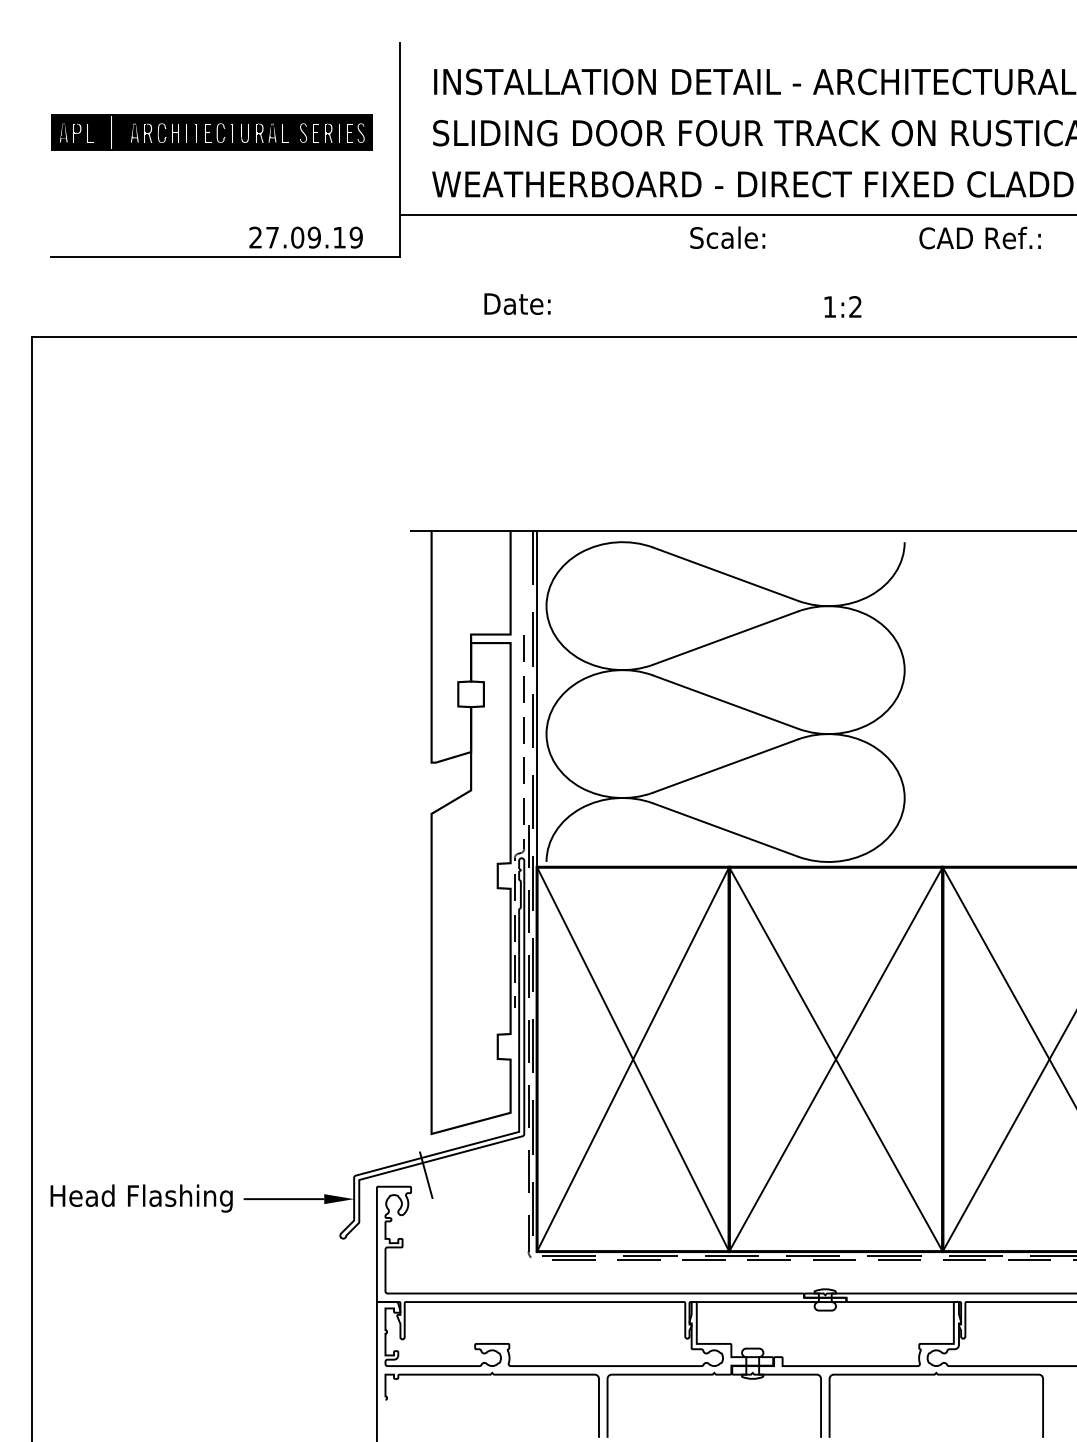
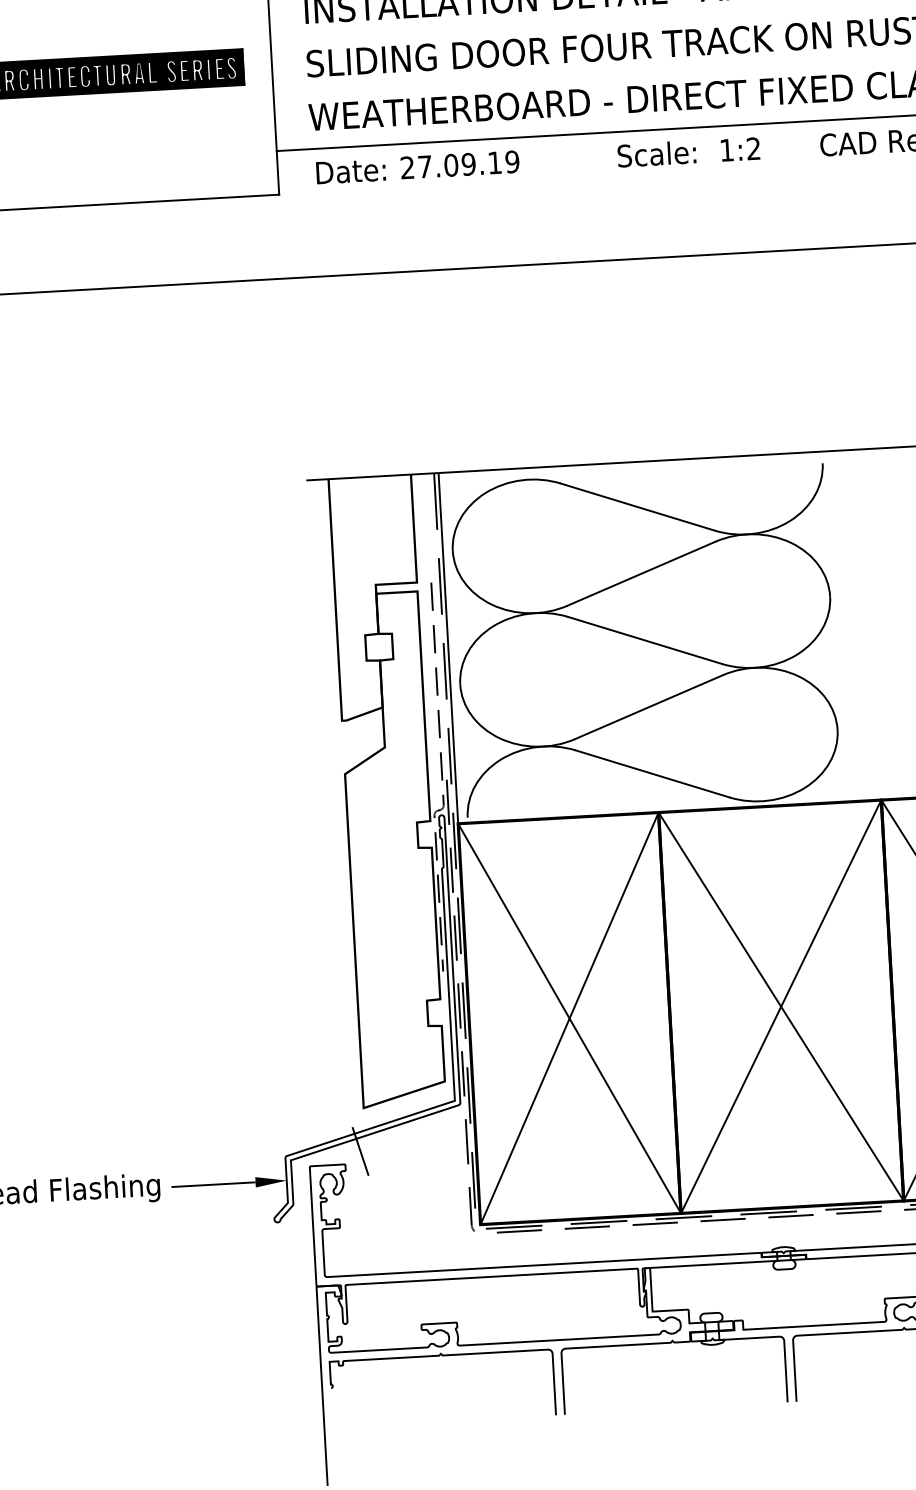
text: (305, 237) -> (459, 164), moved
text: (727, 237) -> (656, 153), moved
text: (517, 303) -> (350, 170), moved
text: (842, 306) -> (740, 149), moved

